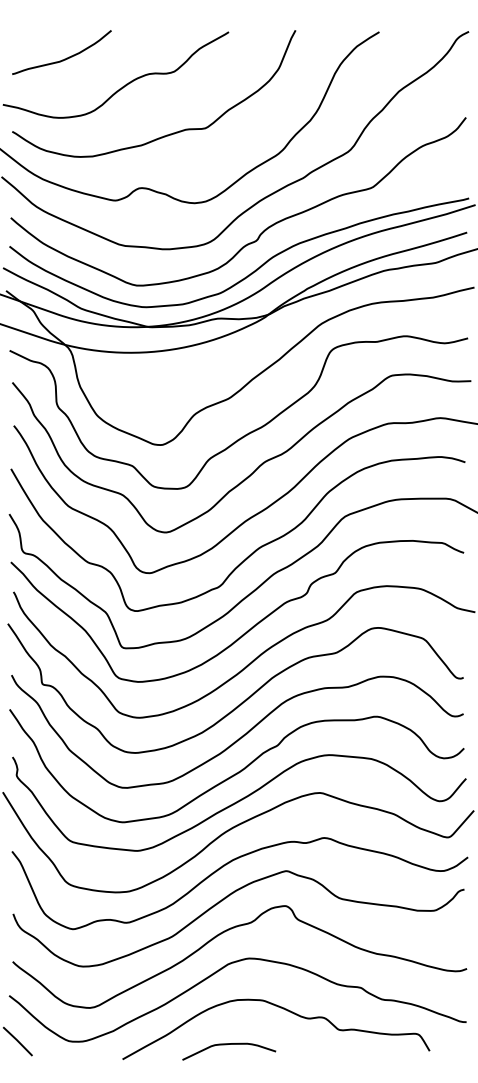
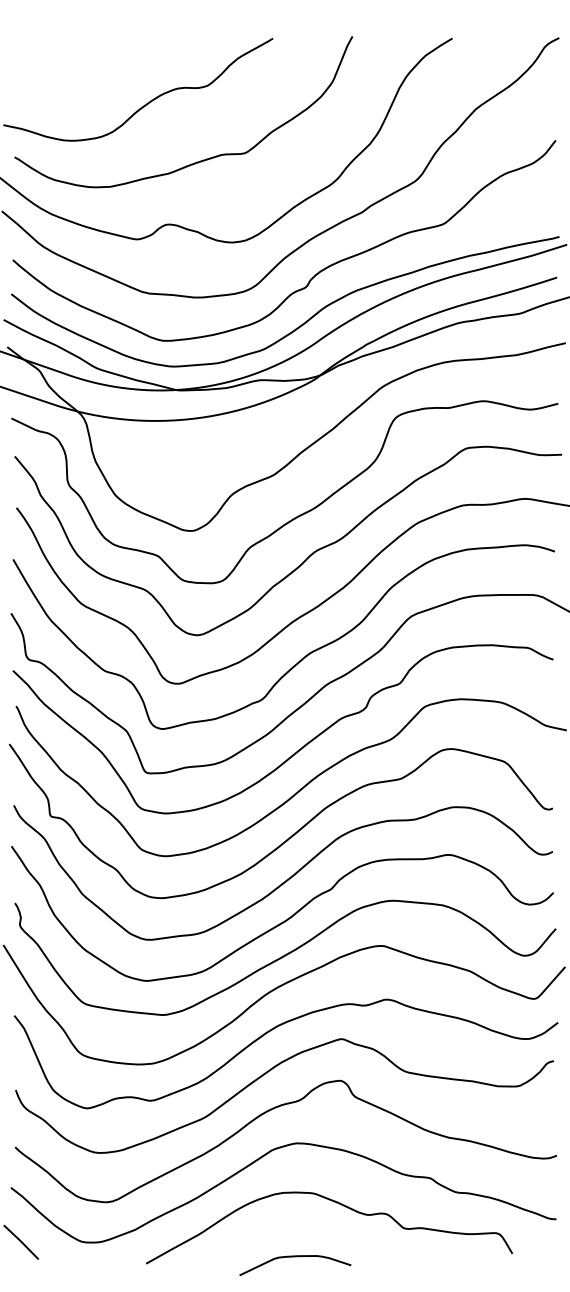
curve: (64, 58) -> (76, 70), removed
curve: (229, 1045) -> (295, 1257), moved

